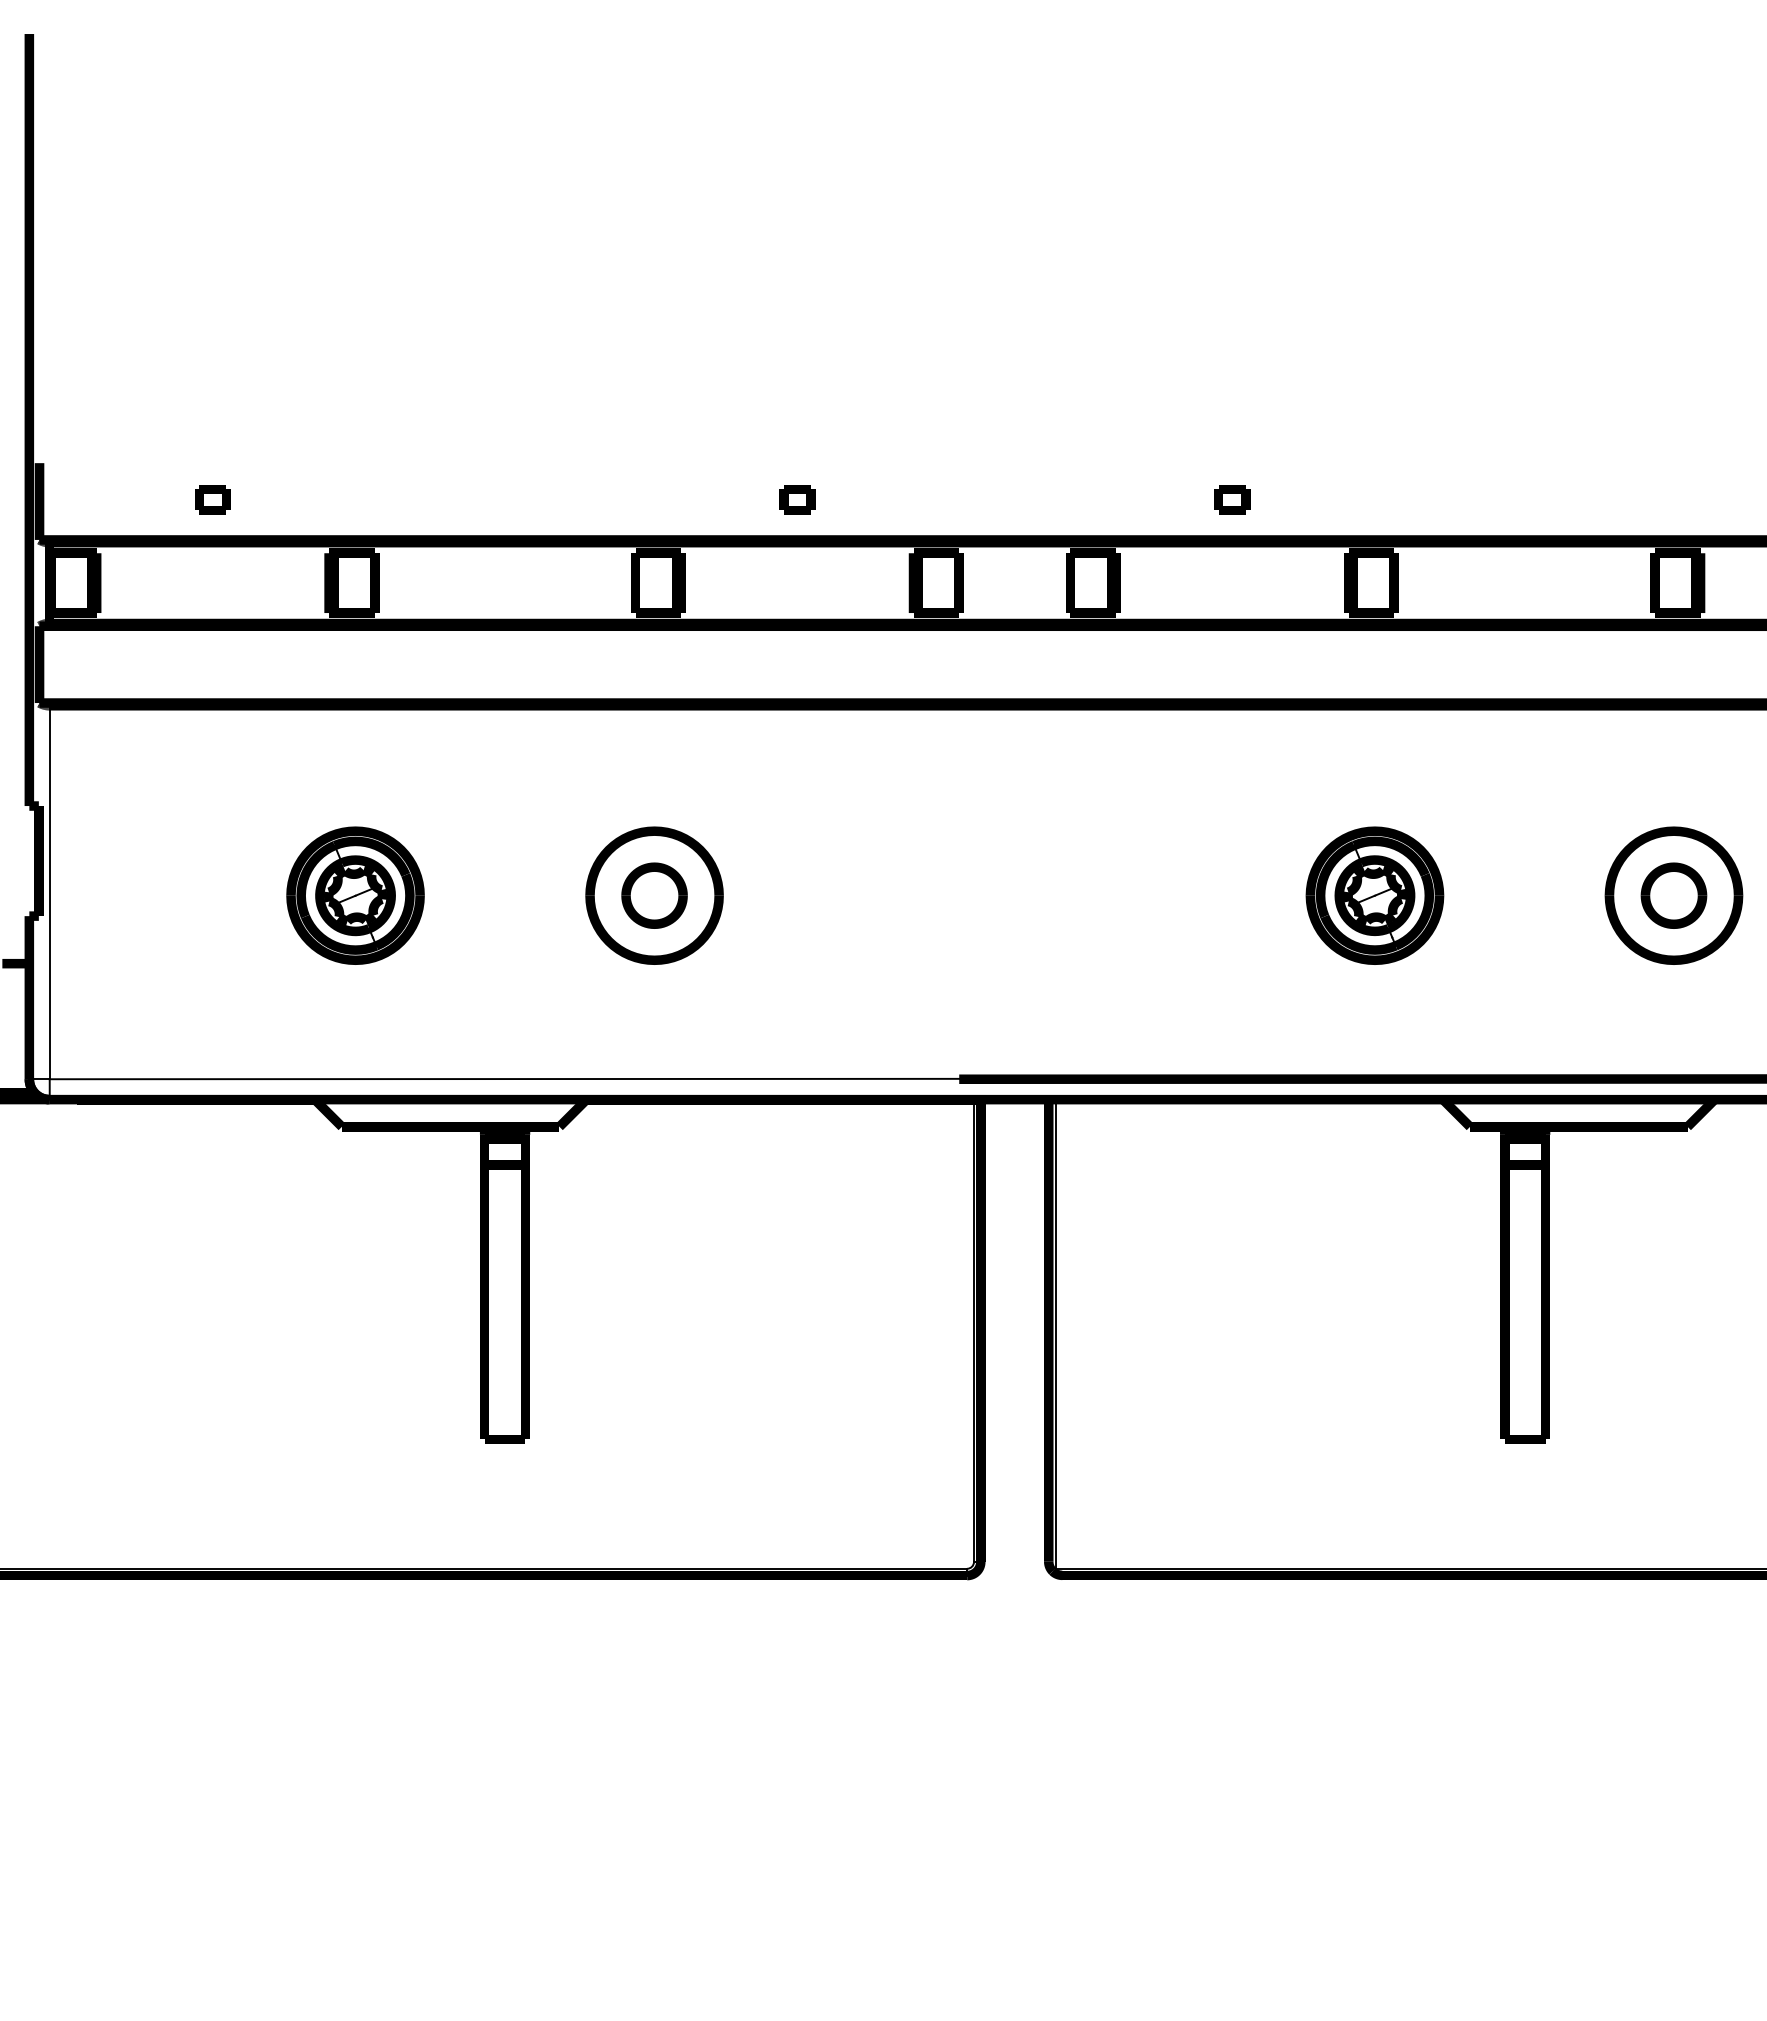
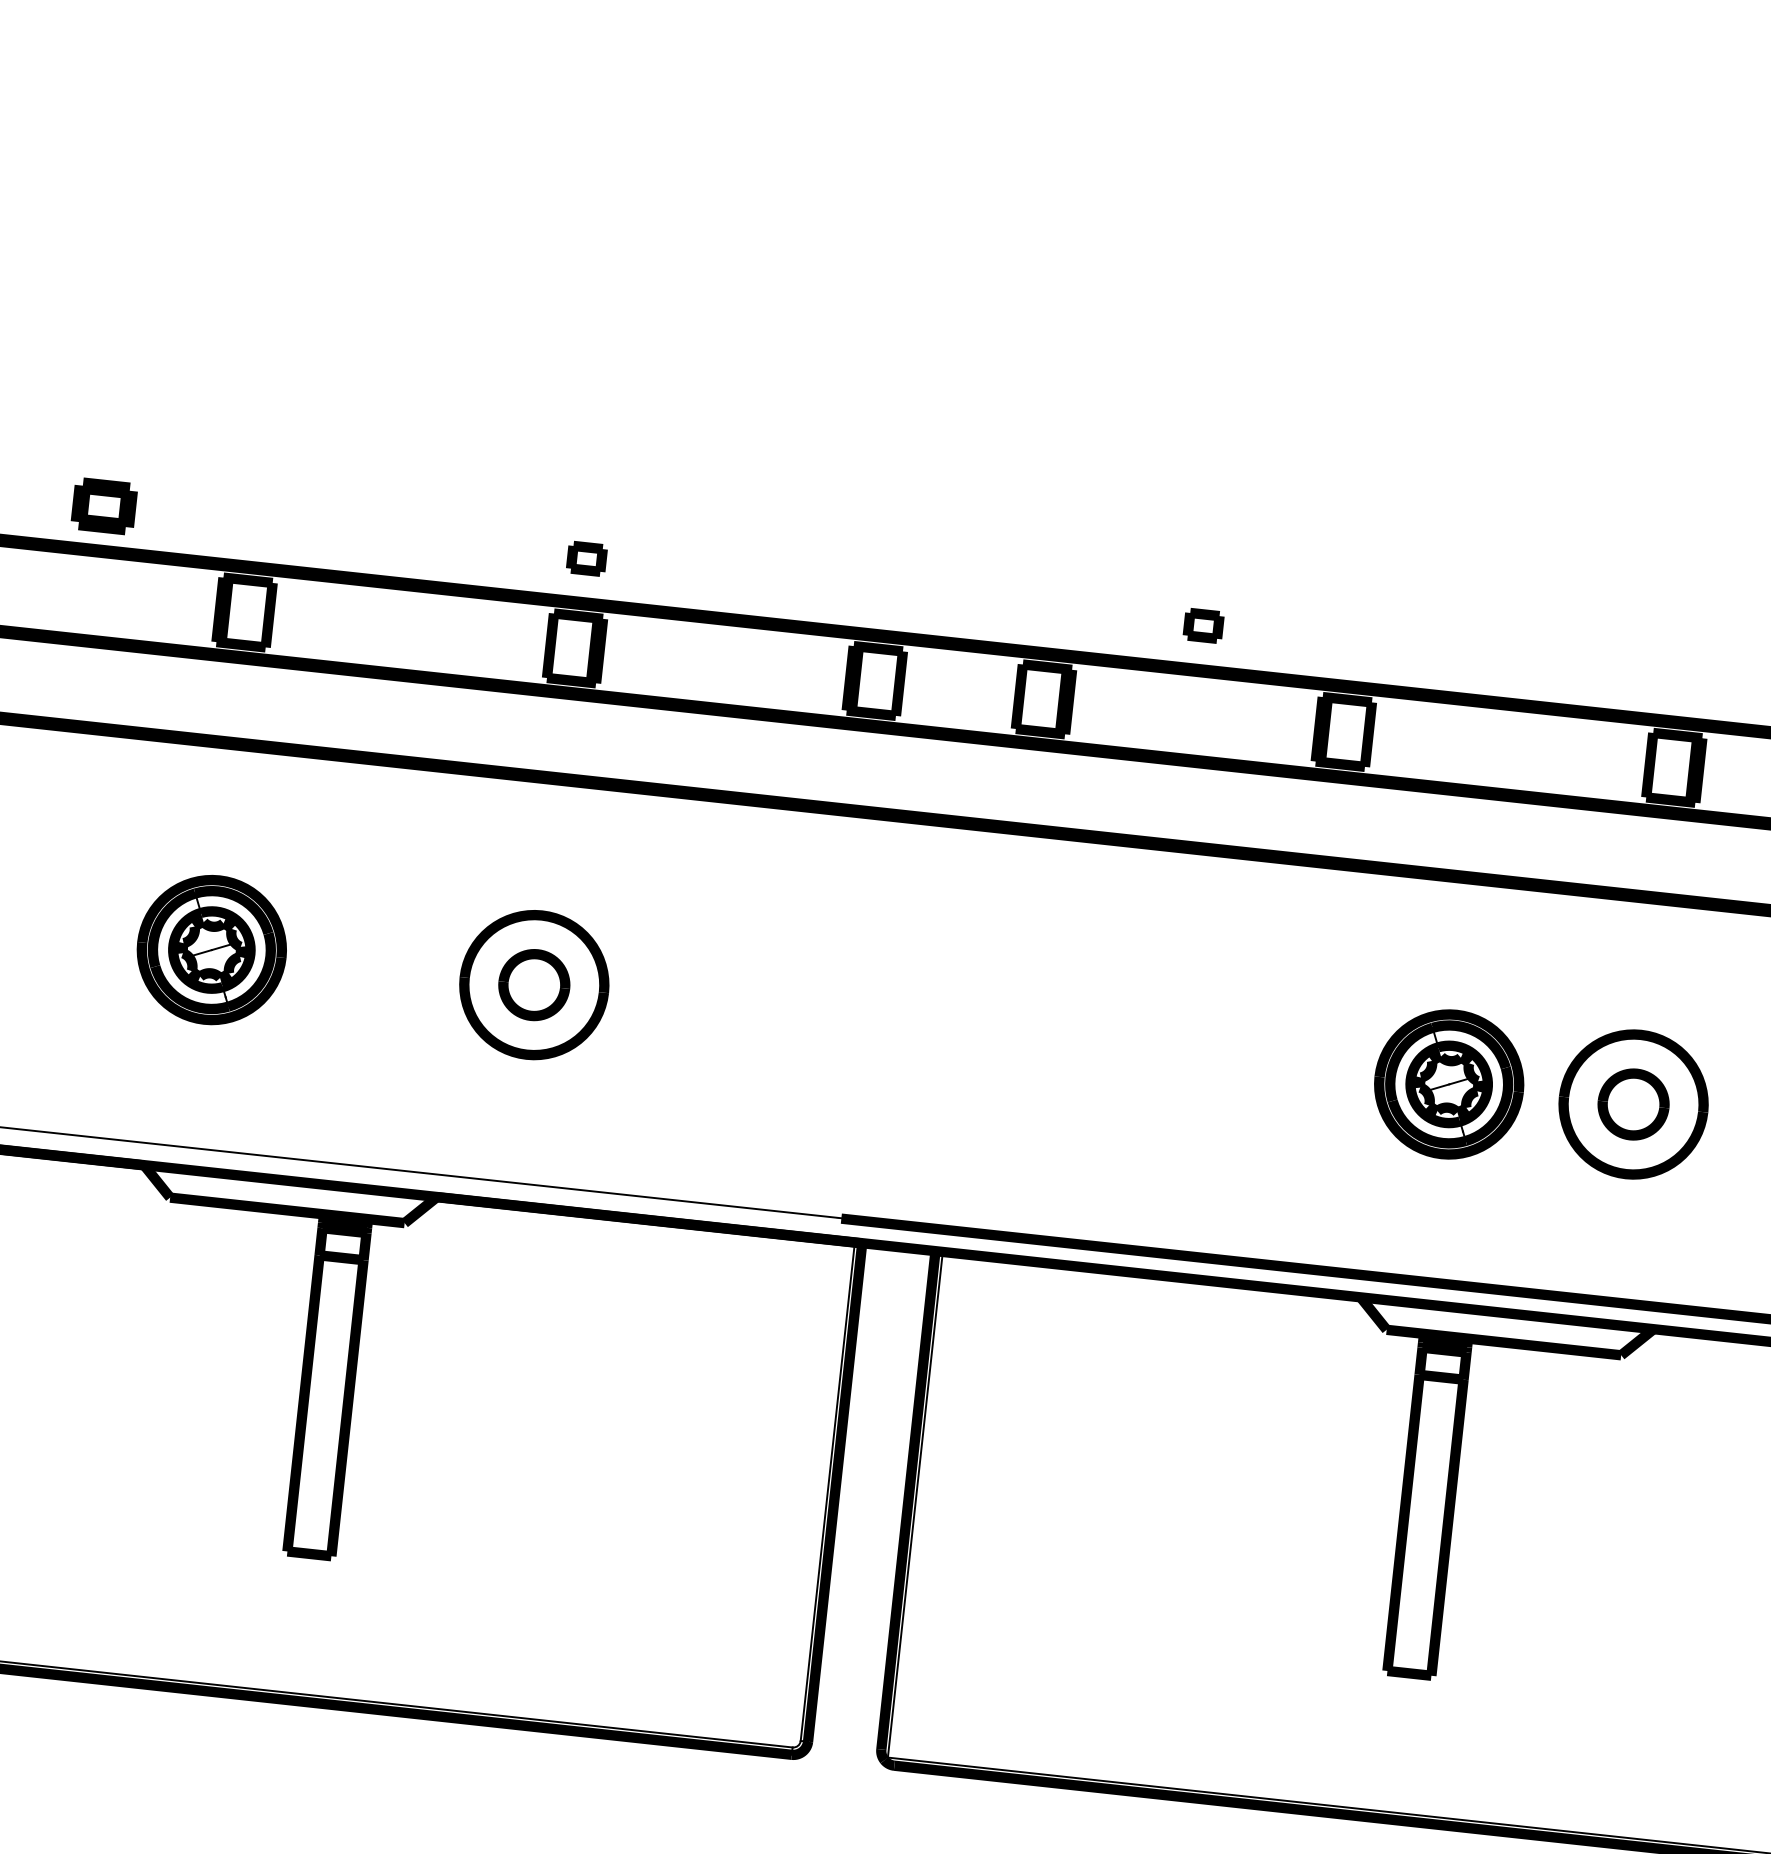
part: (212, 499) -> (104, 506), size x1.6
part: (797, 499) -> (587, 558), moved
part: (1374, 895) -> (1448, 1084), moved

